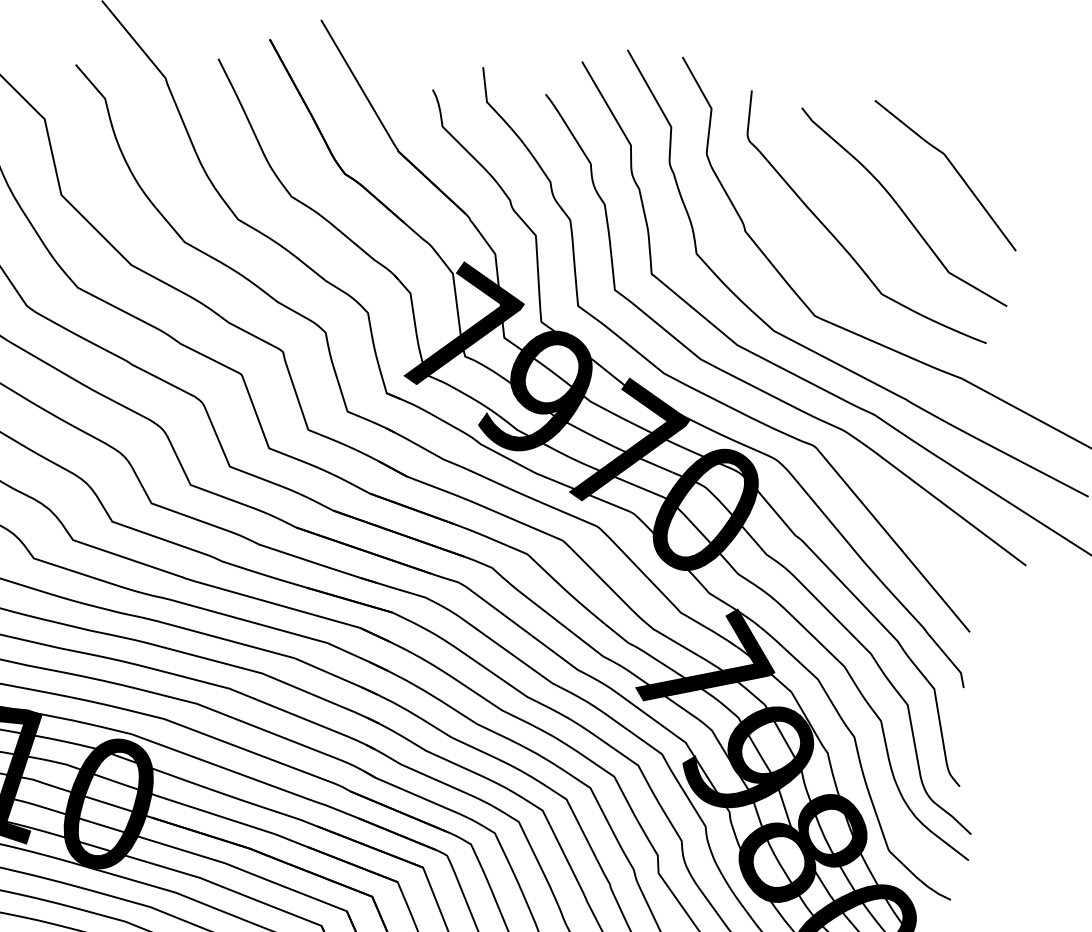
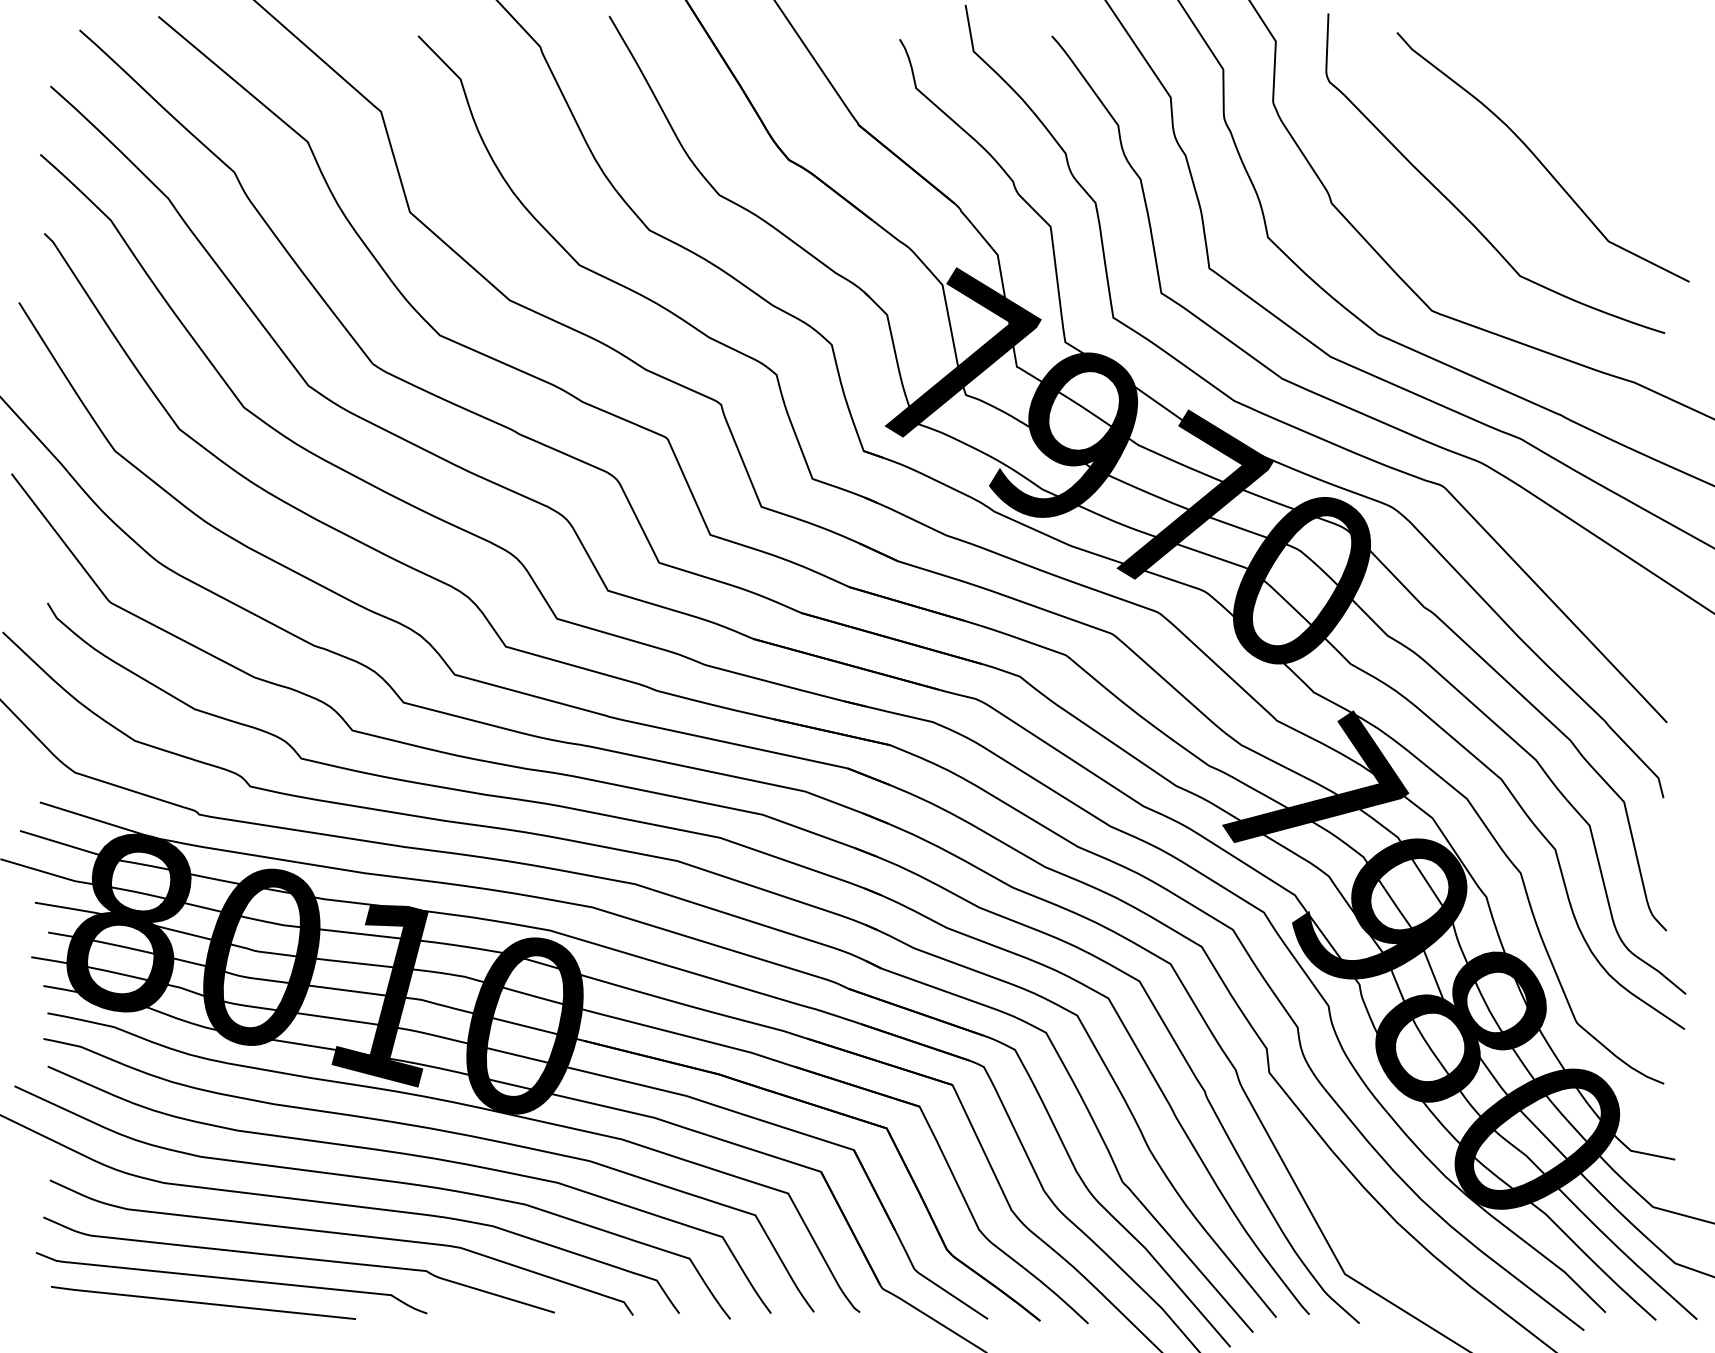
curve: (953, 167) -> (1605, 100), removed

